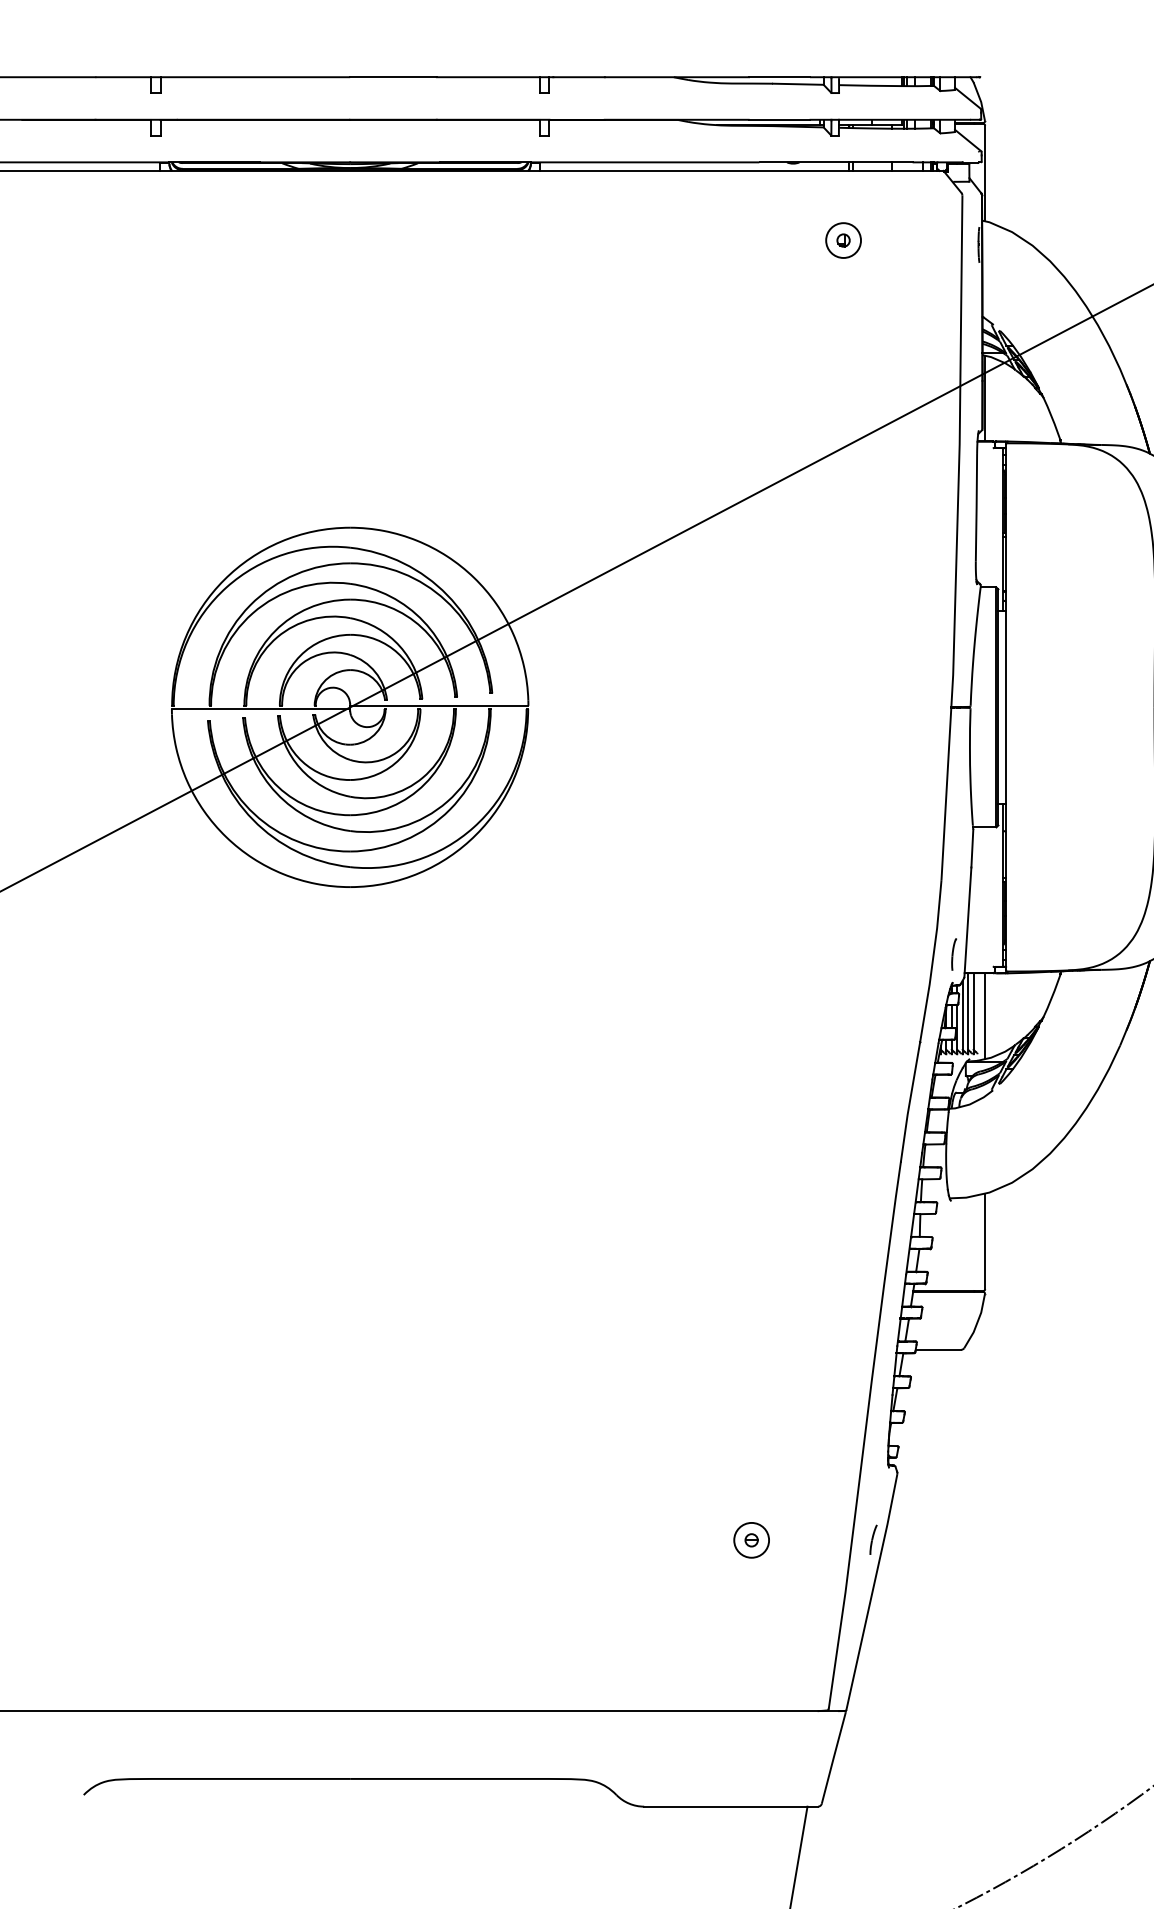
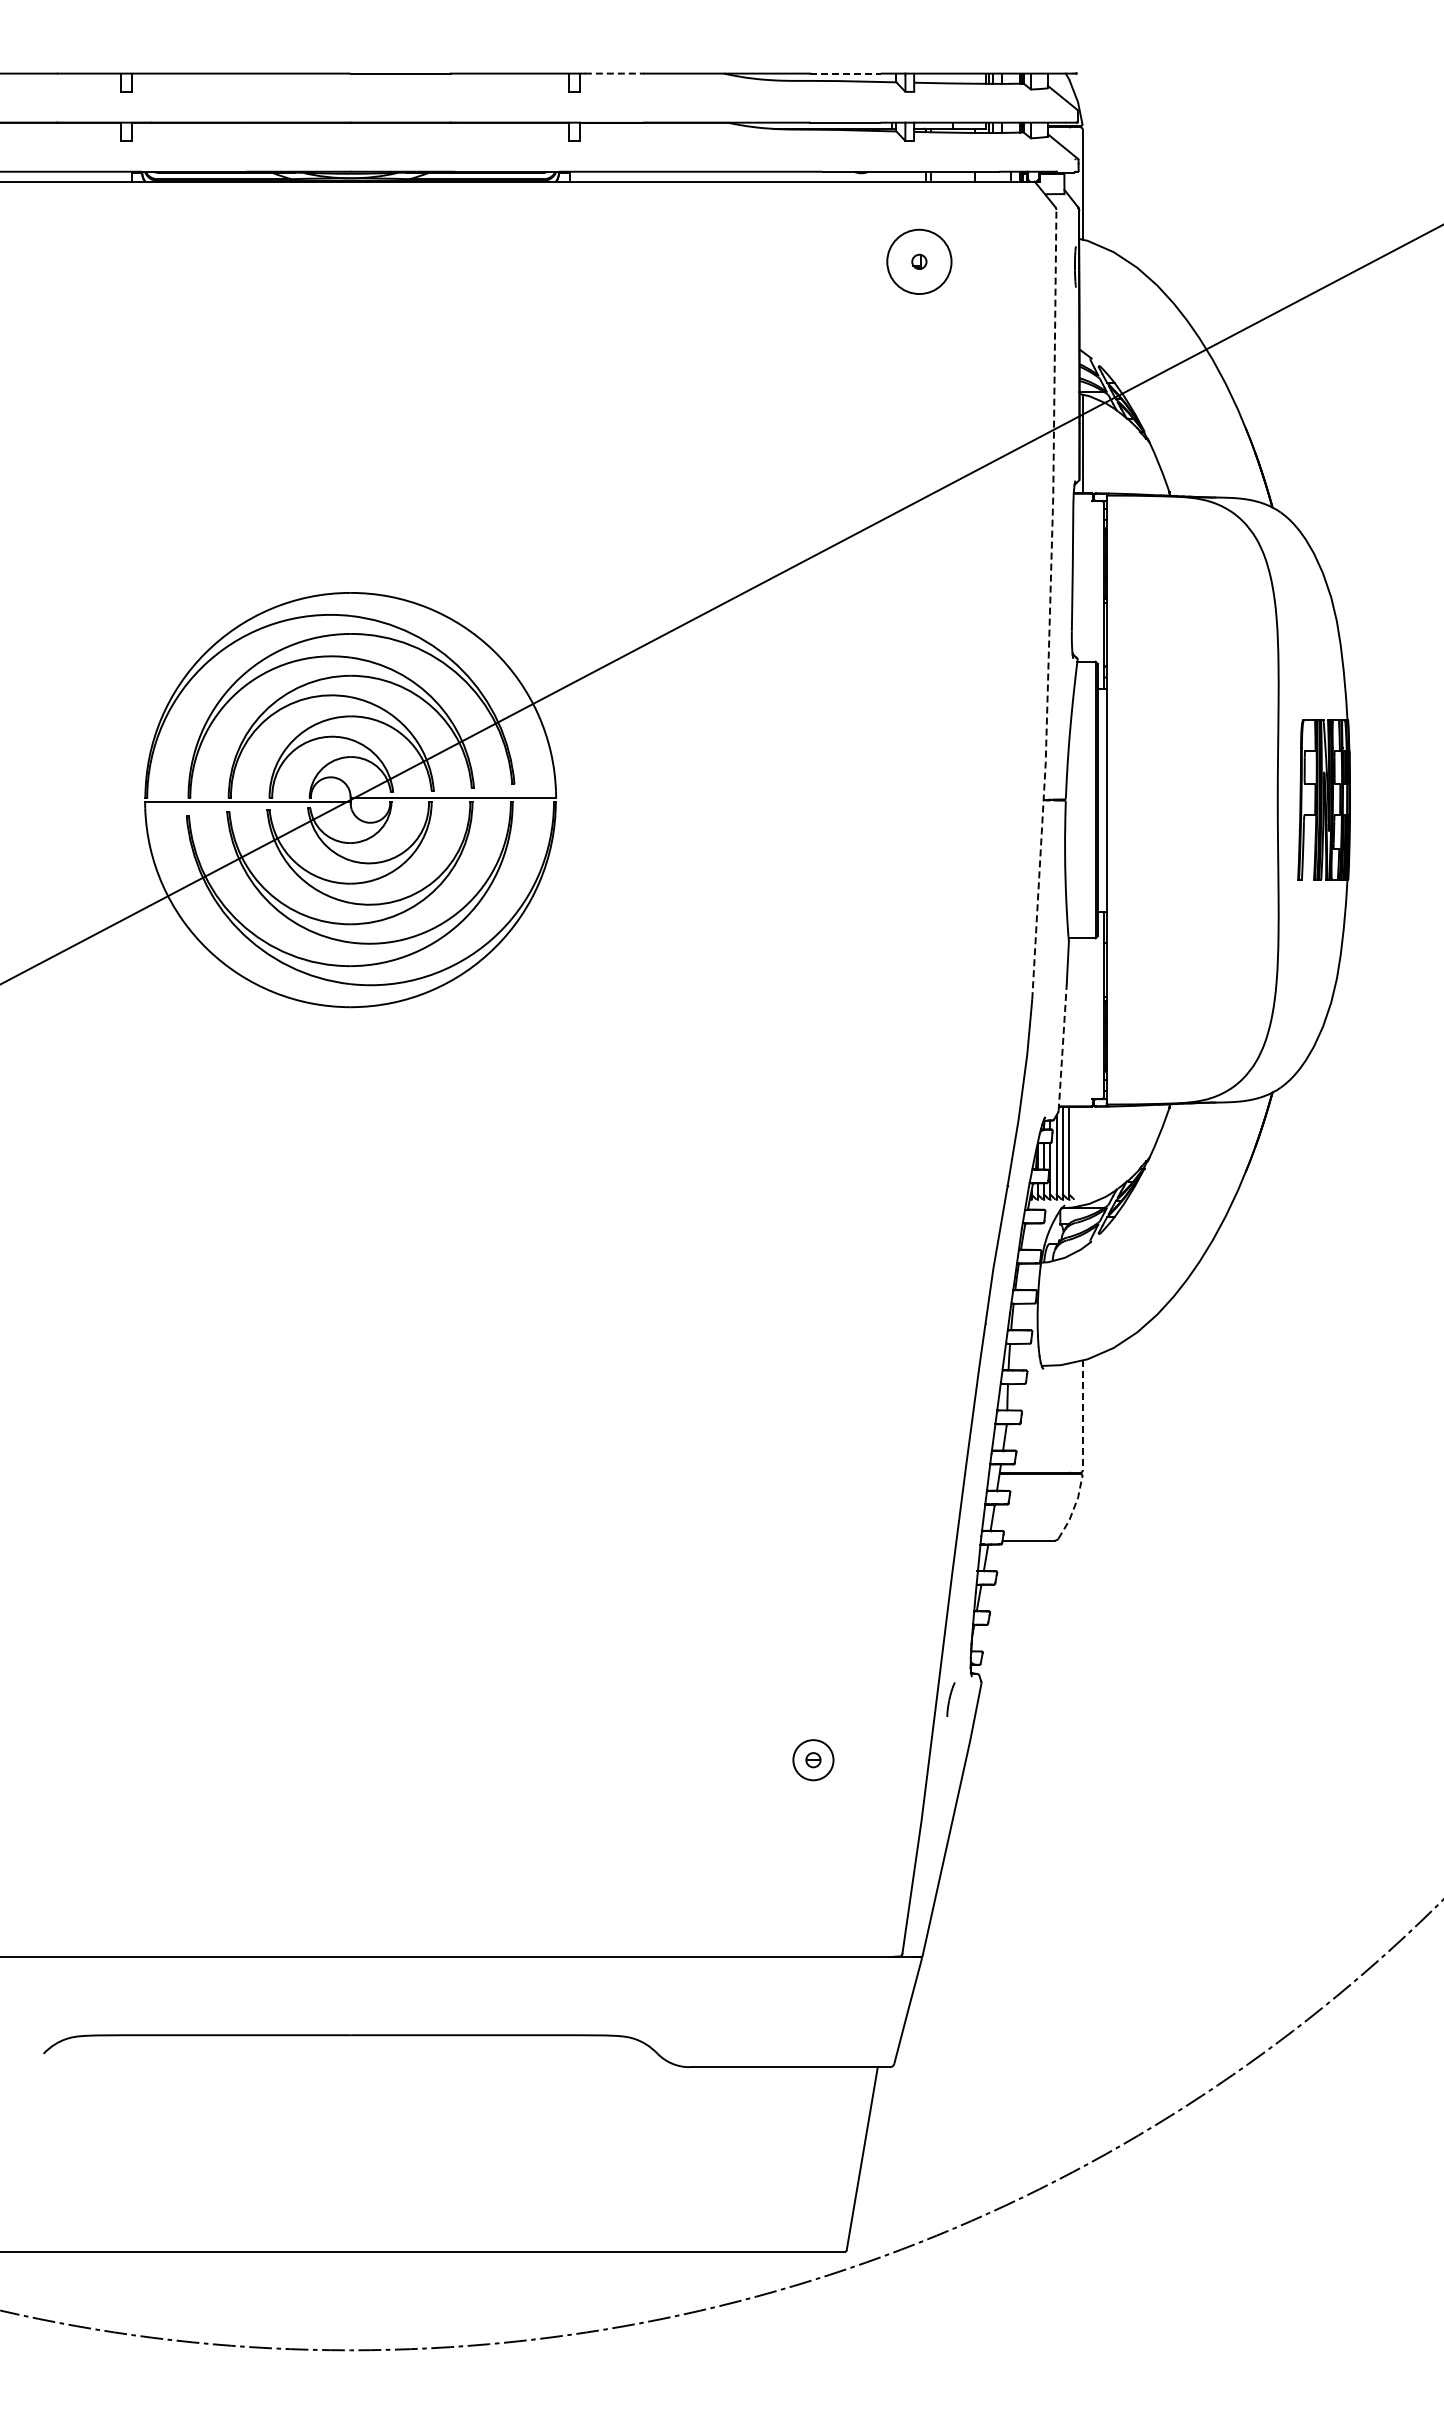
line: (579, 77) -> (614, 73), solid -> dashed
line: (780, 77) -> (846, 73), solid -> dashed
circle: (843, 240) -> (919, 261), size x1.6
line: (957, 537) -> (1050, 604), solid -> dashed
line: (967, 922) -> (1062, 1047), solid -> dashed
part: (953, 954) -> (1046, 1084), removed
line: (985, 1015) -> (1082, 1155), removed
line: (985, 1241) -> (1082, 1415), solid -> dashed
line: (977, 1321) -> (1073, 1508), solid -> dashed
part: (873, 1539) -> (950, 1699), moved

